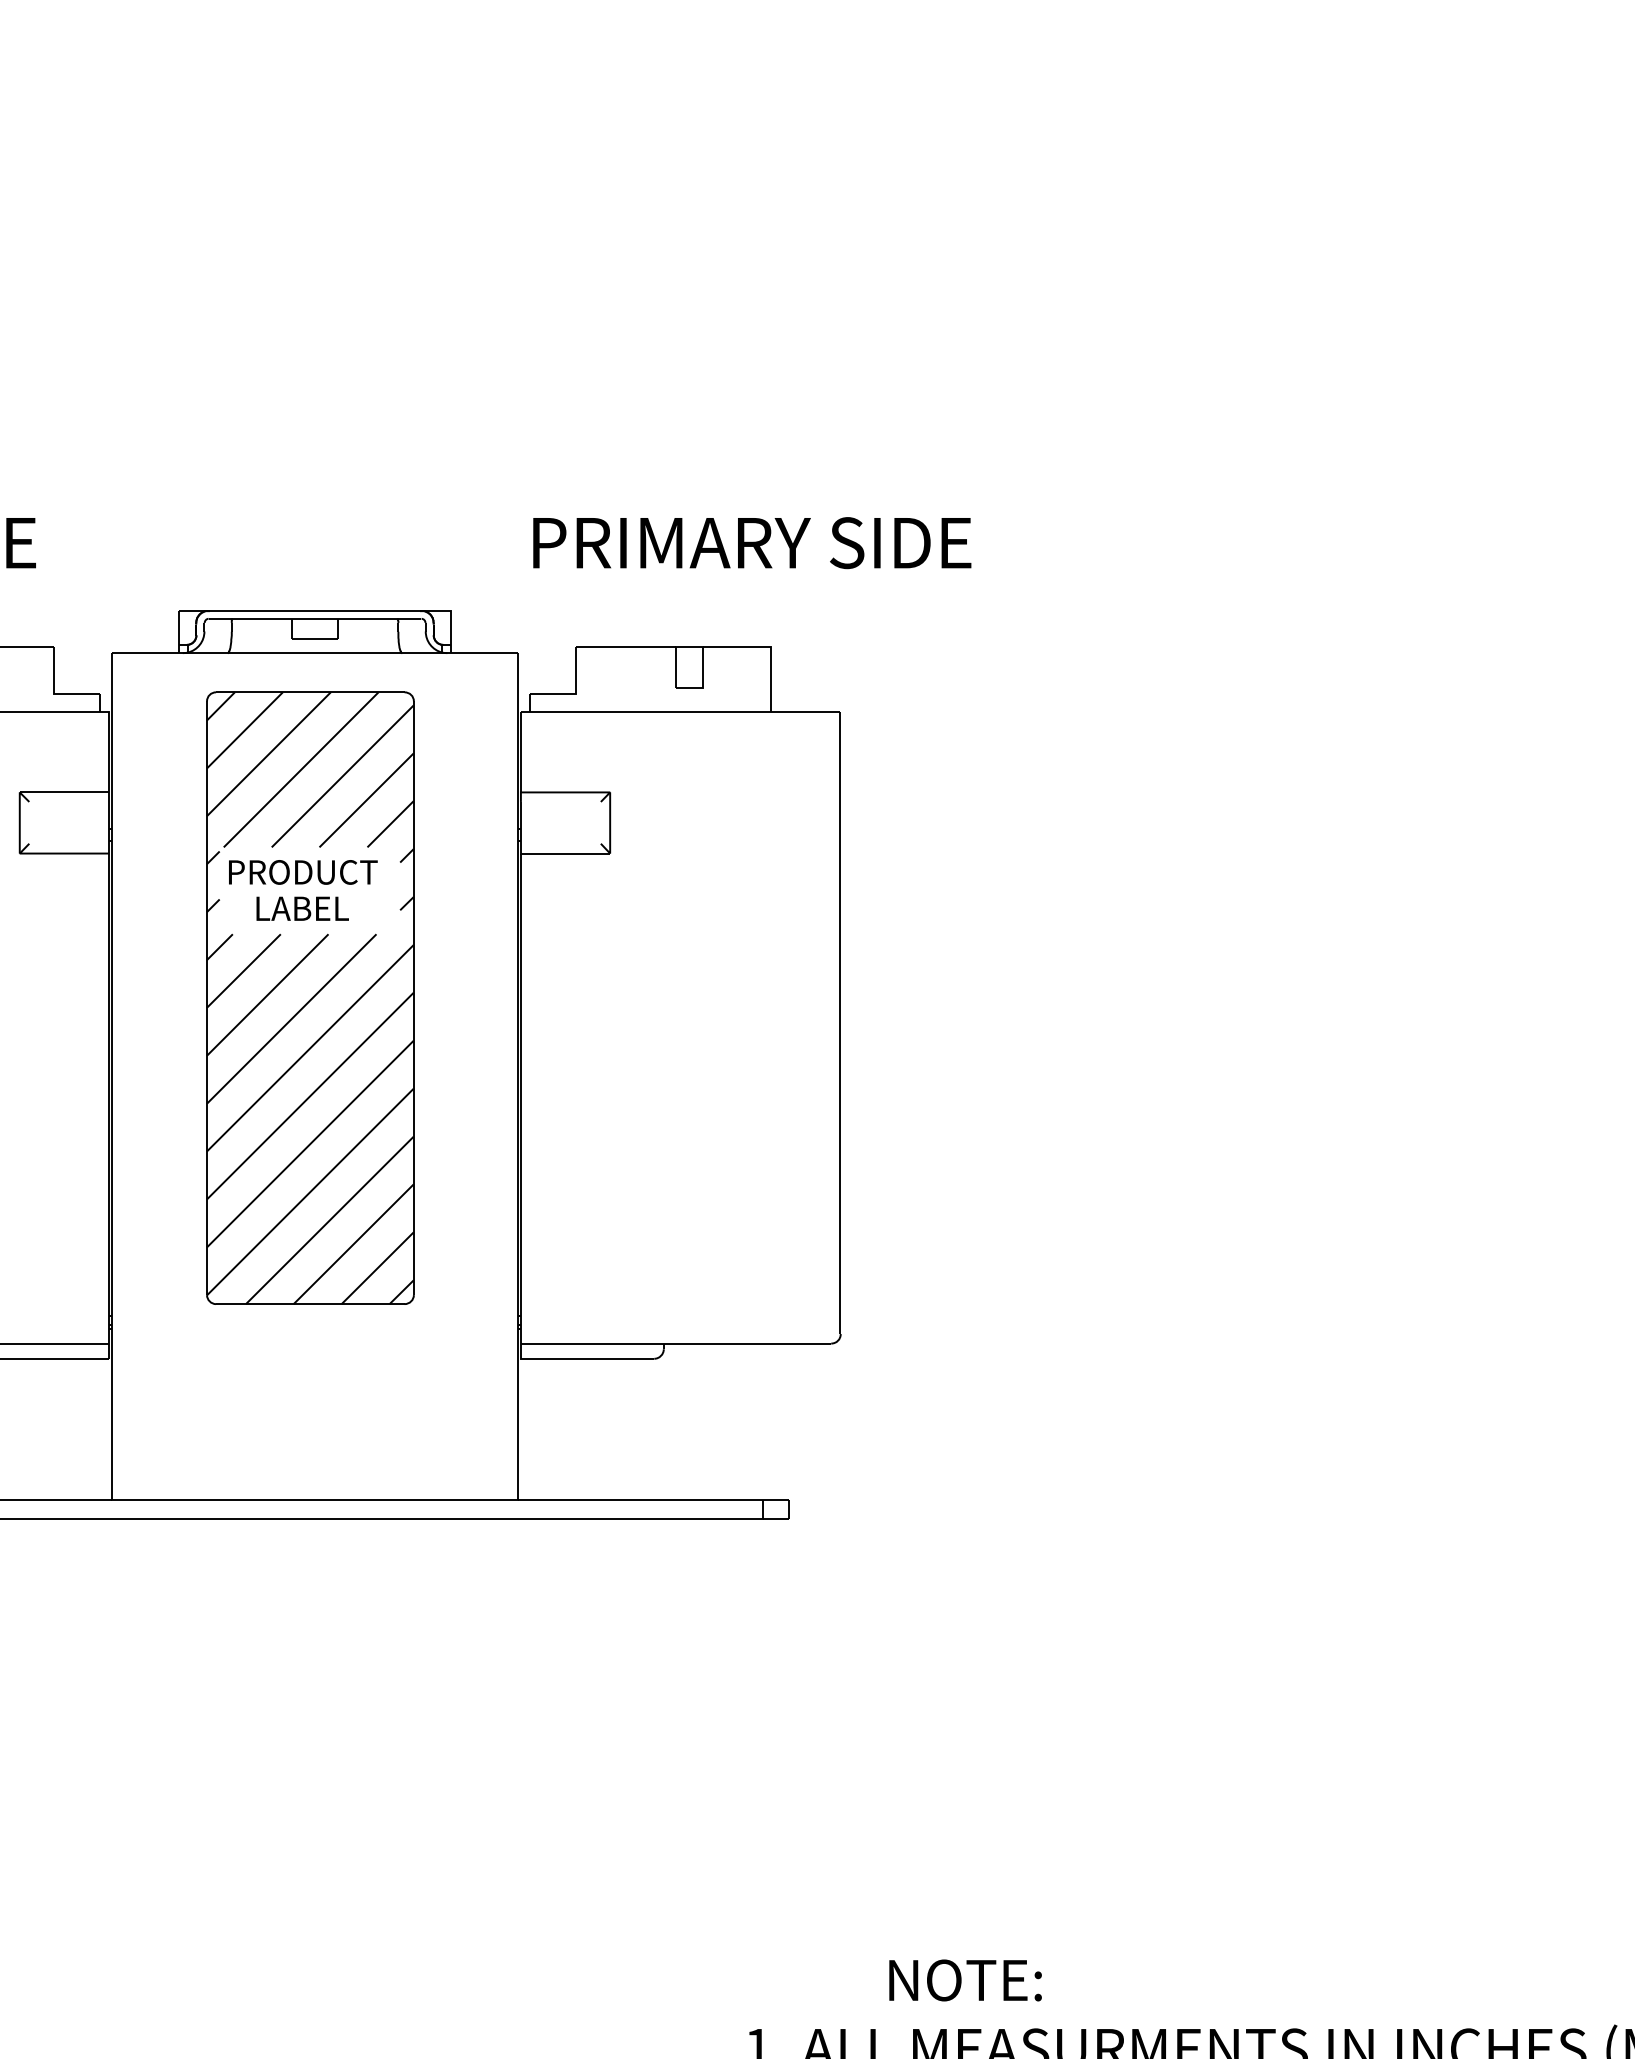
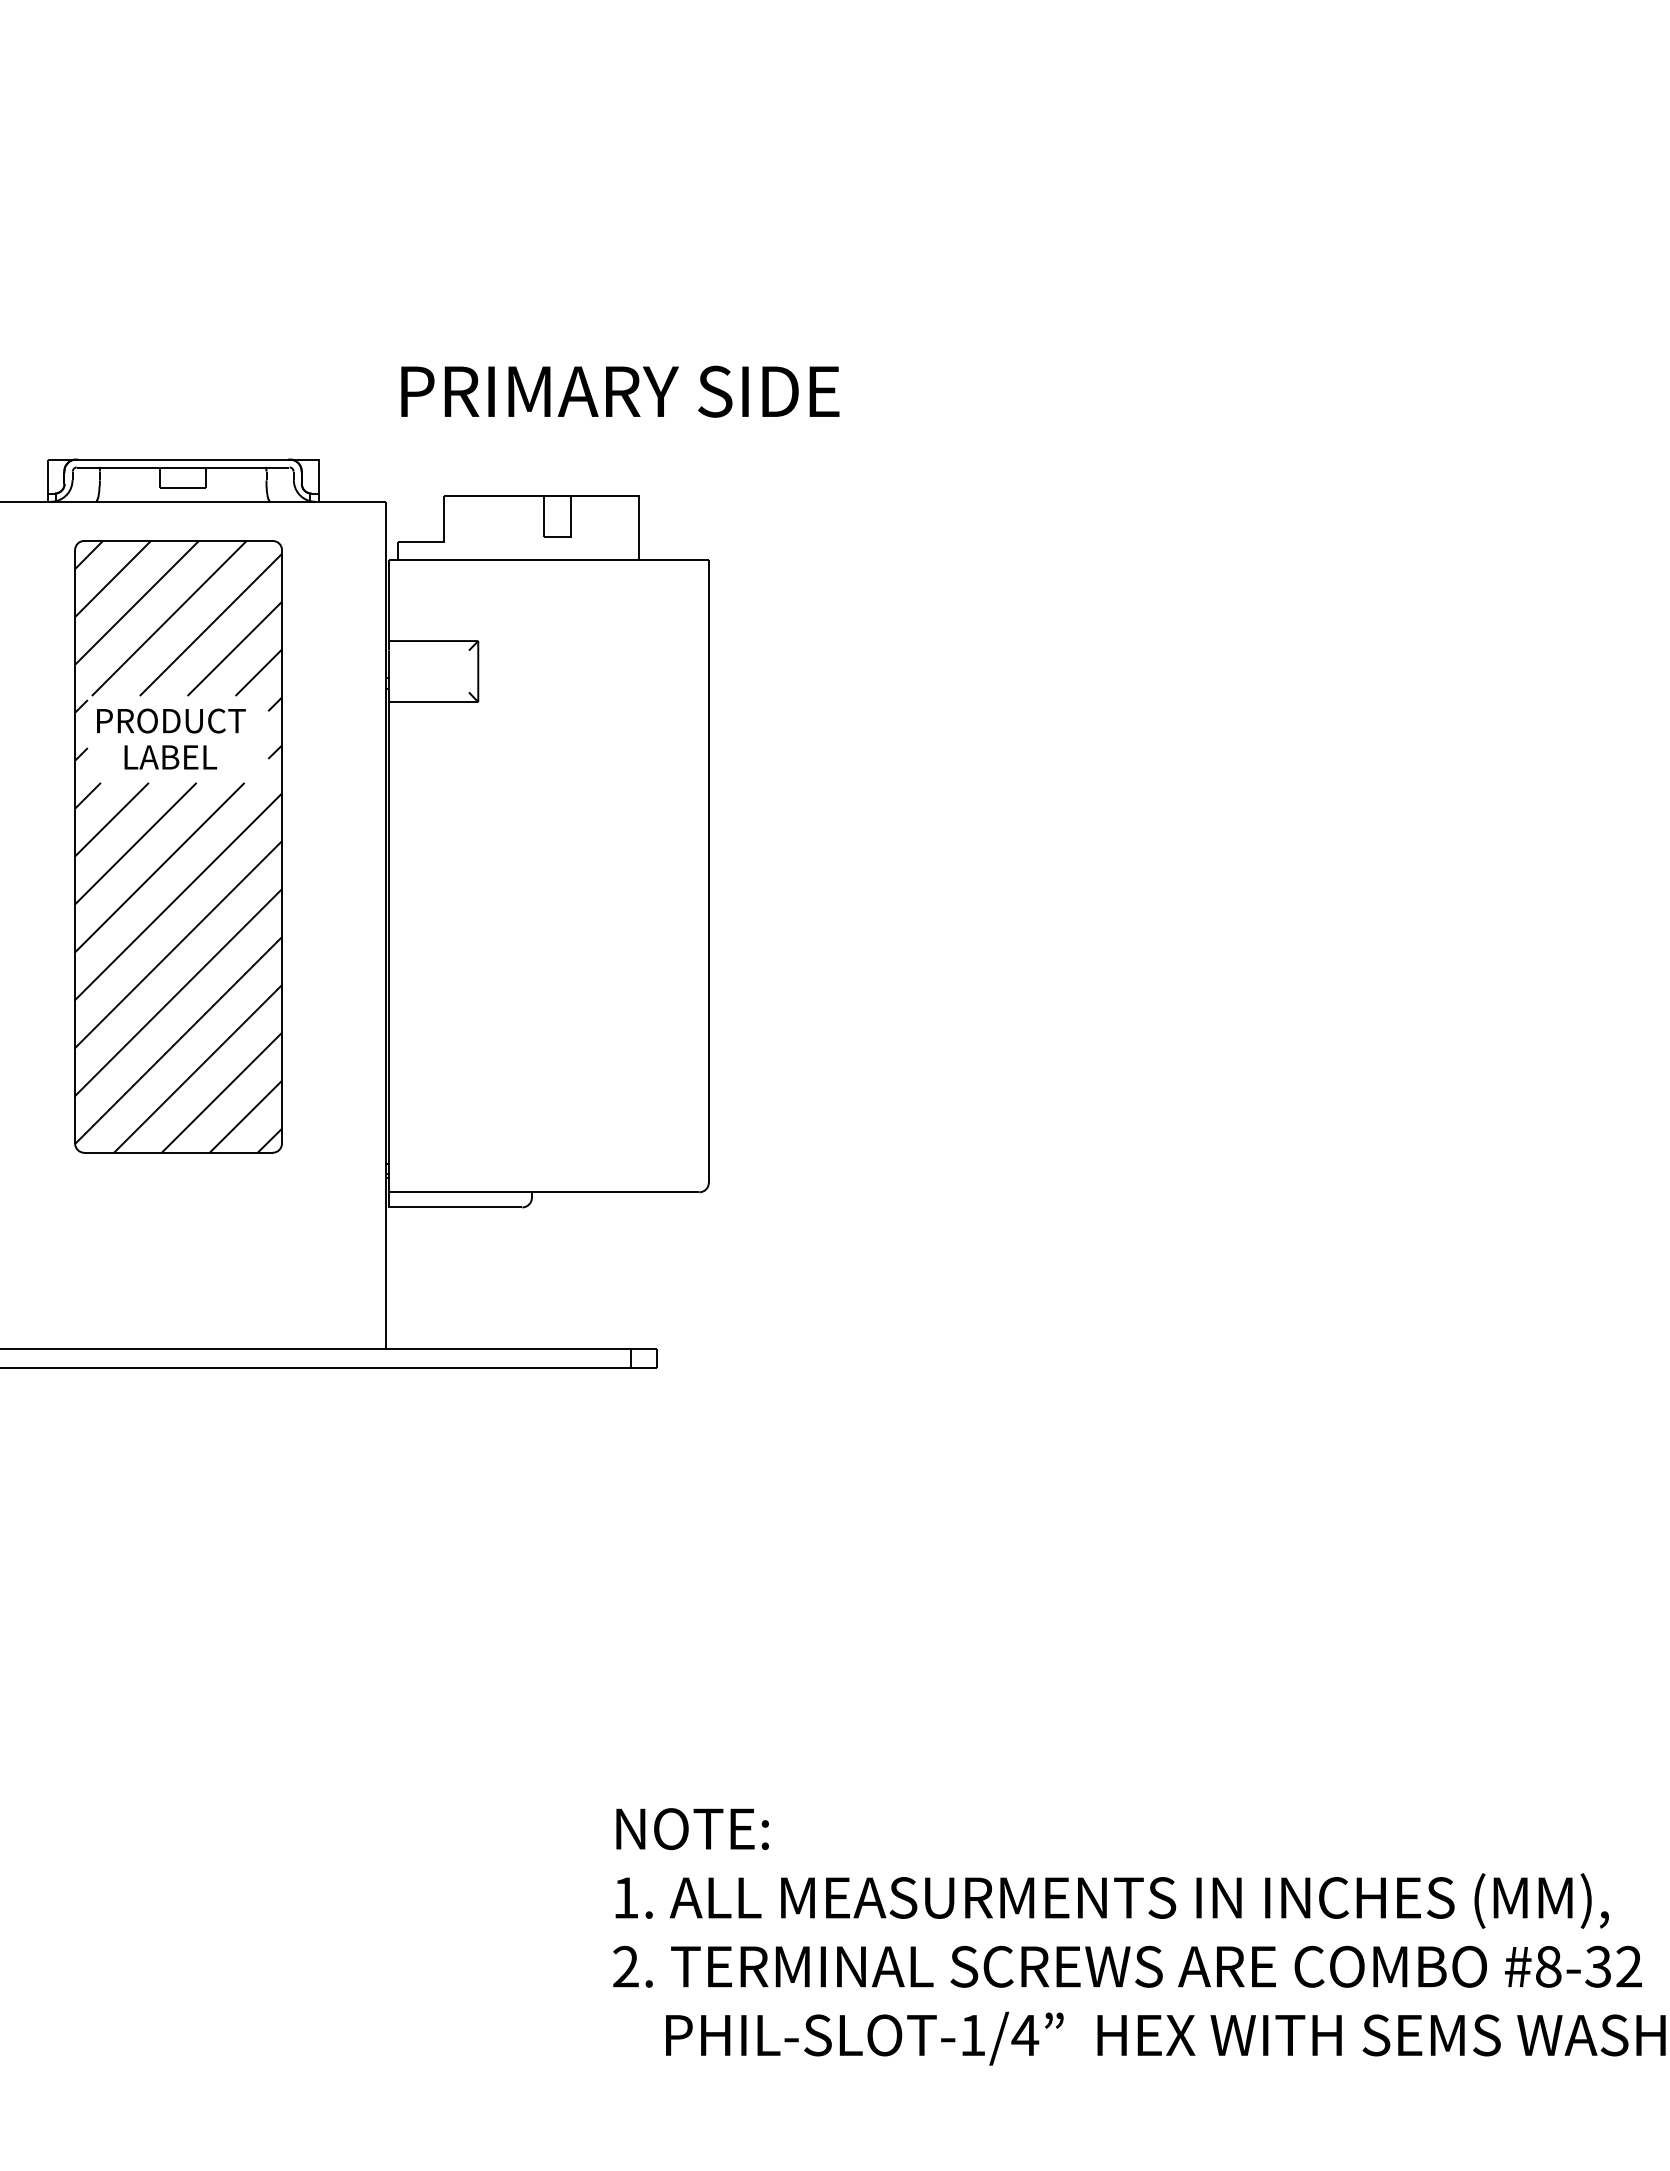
text: (965, 1980) -> (692, 1829), moved

